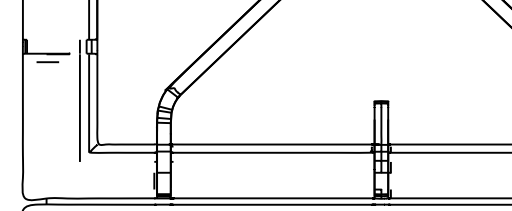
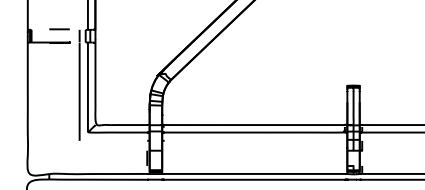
line: (47, 62) -> (59, 29), moved

